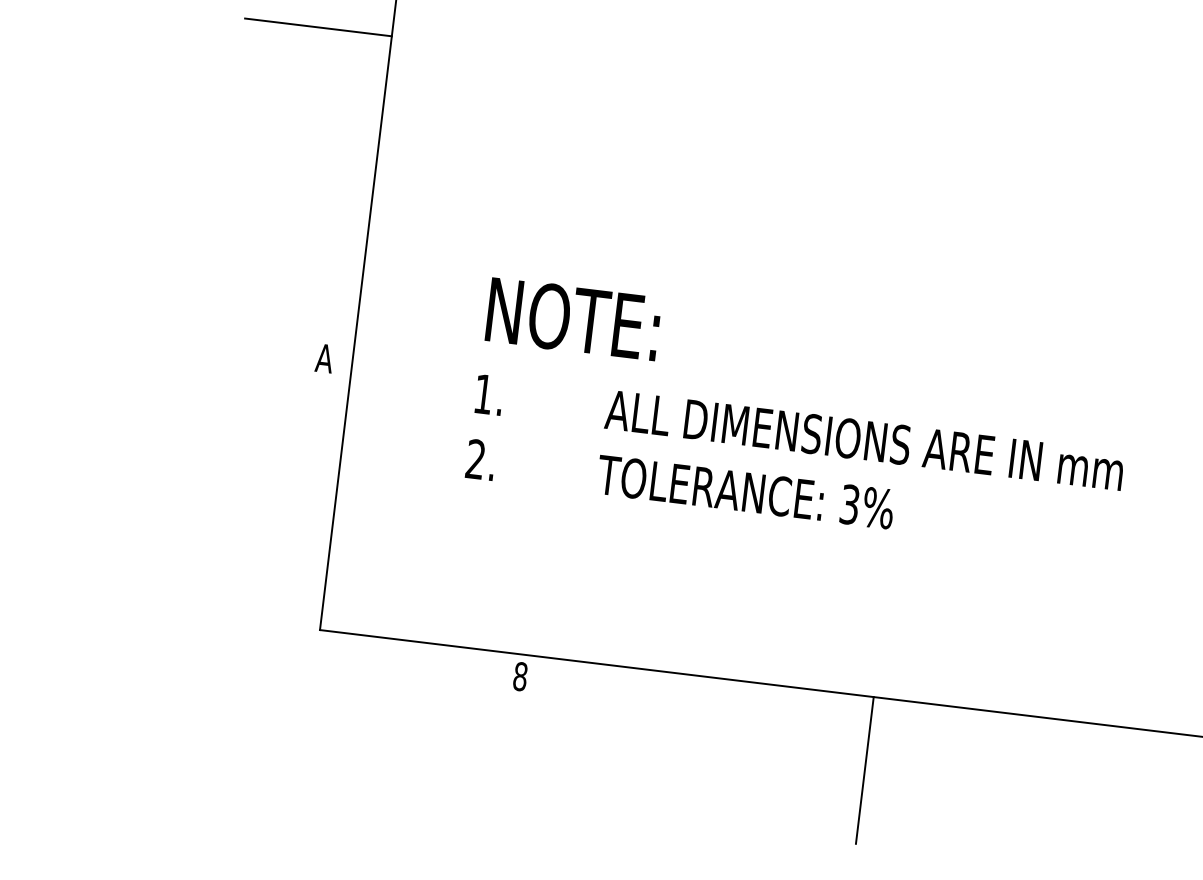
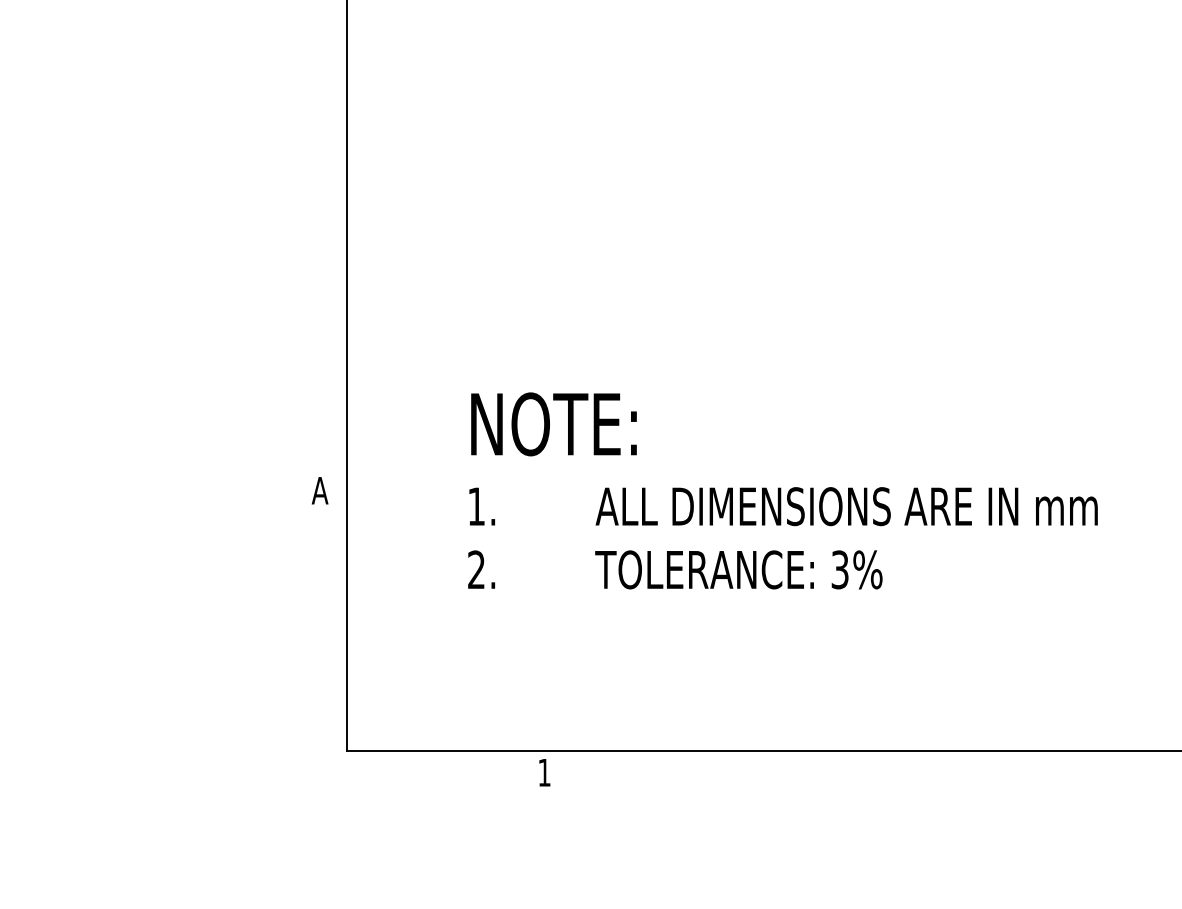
line: (318, 27) -> (275, 174), removed
text: (520, 676) -> (544, 772), 8 -> 1
line: (865, 770) -> (885, 822), removed

